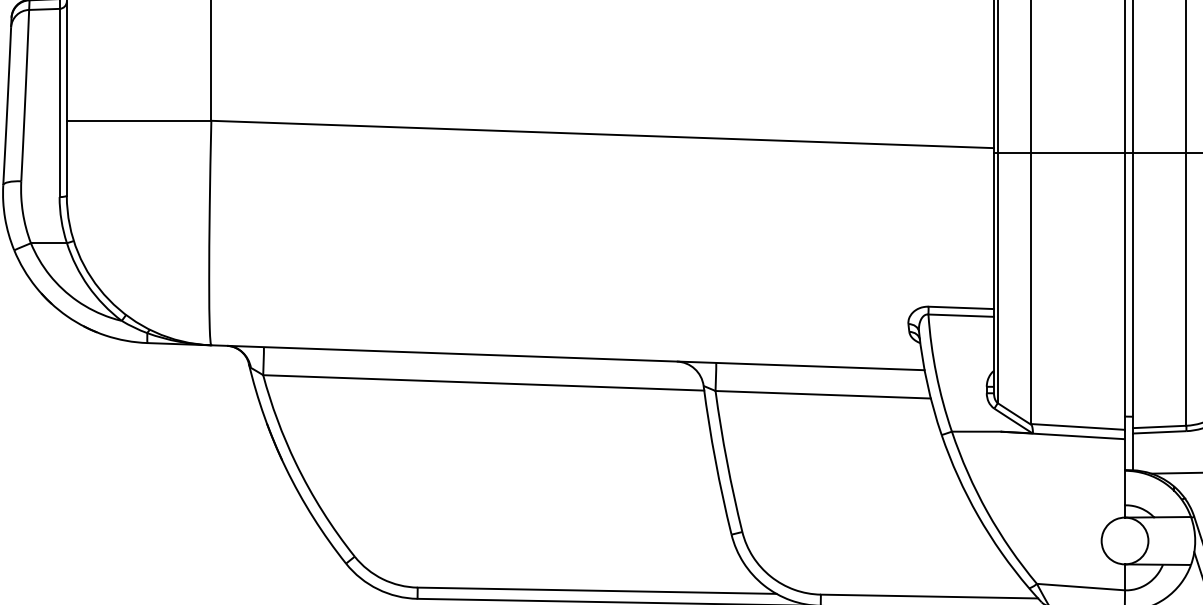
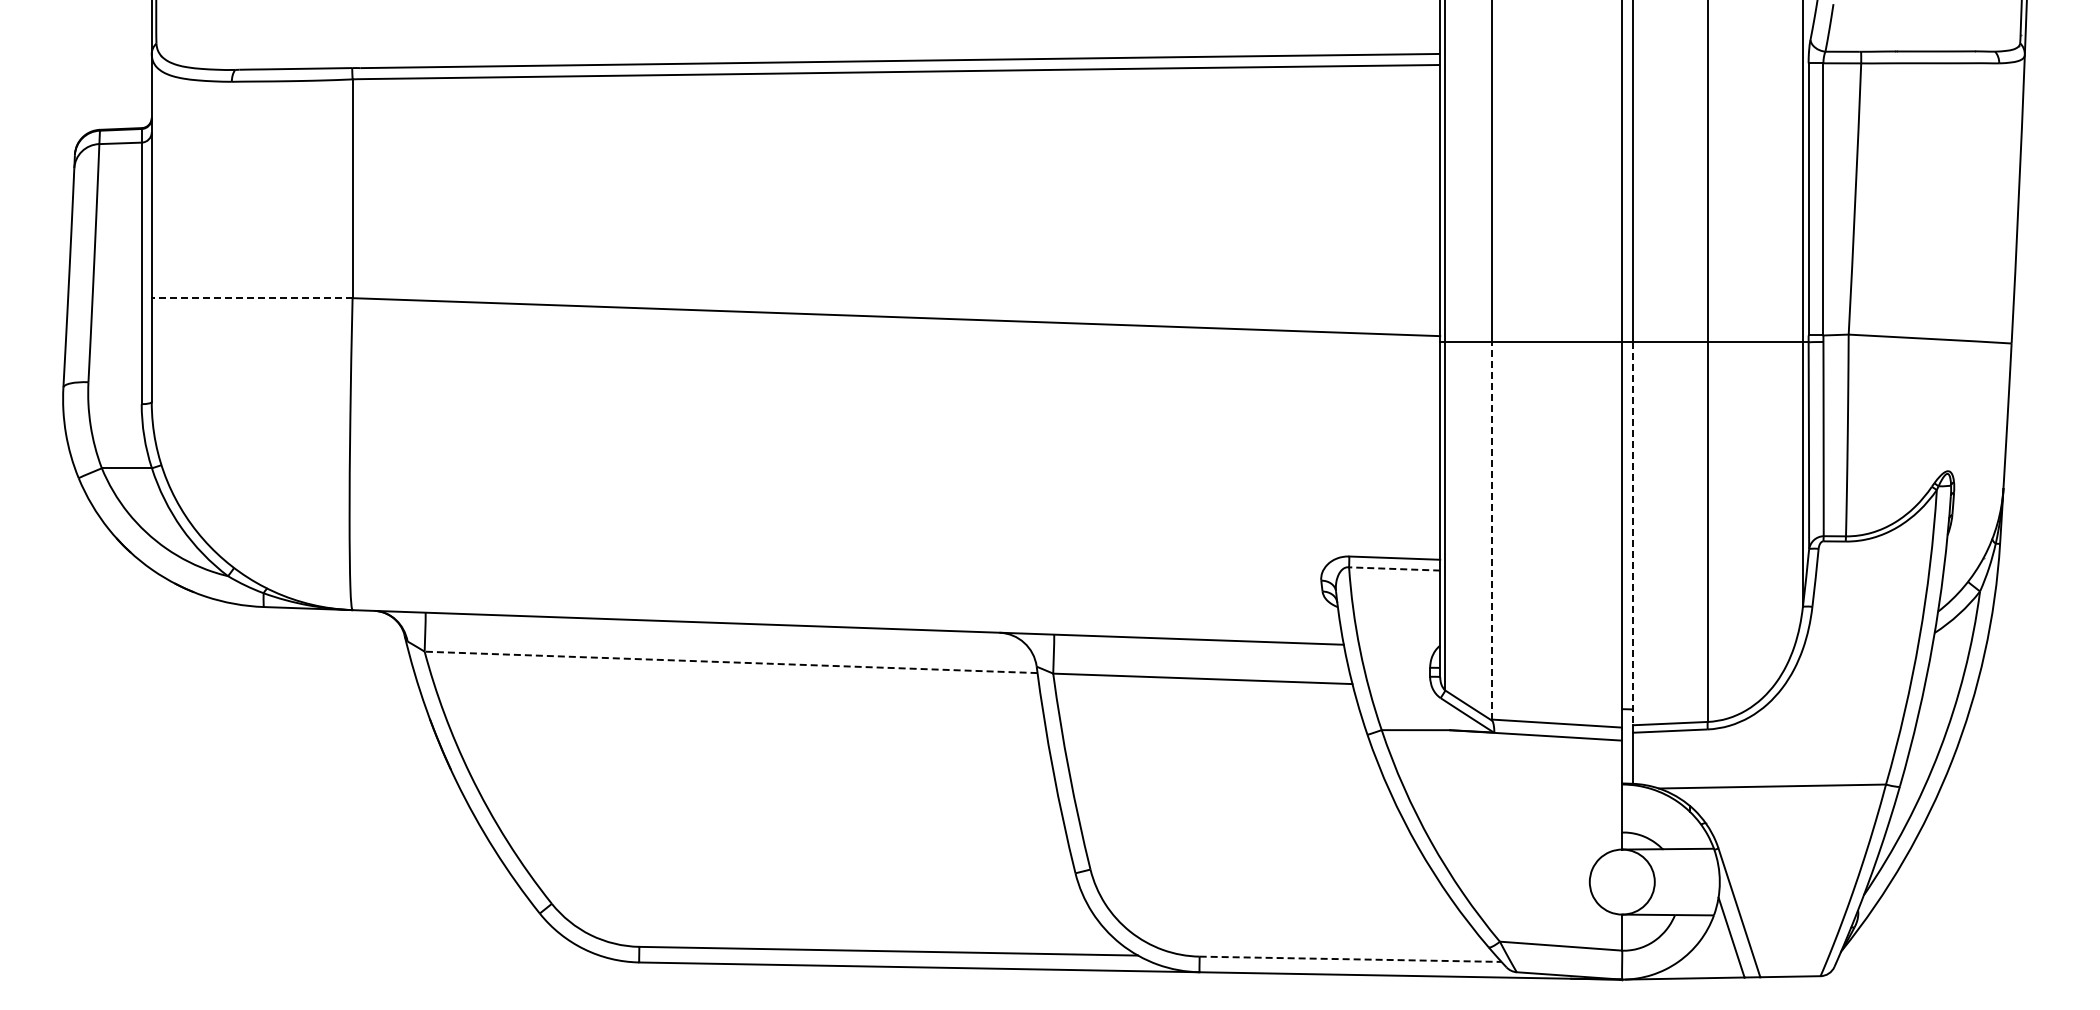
line: (138, 121) -> (251, 298), solid -> dashed
line: (1031, 288) -> (1492, 530), solid -> dashed
line: (1132, 290) -> (1632, 534), solid -> dashed
line: (961, 315) -> (1394, 568), solid -> dashed
line: (484, 382) -> (731, 662), solid -> dashed
line: (929, 596) -> (1350, 959), solid -> dashed

